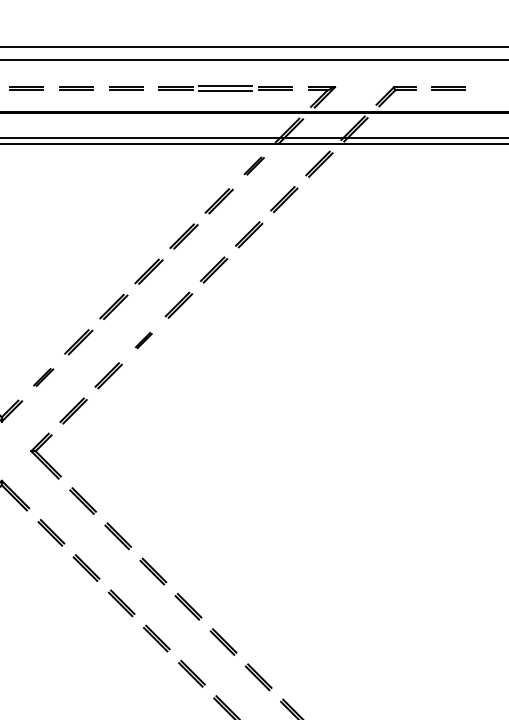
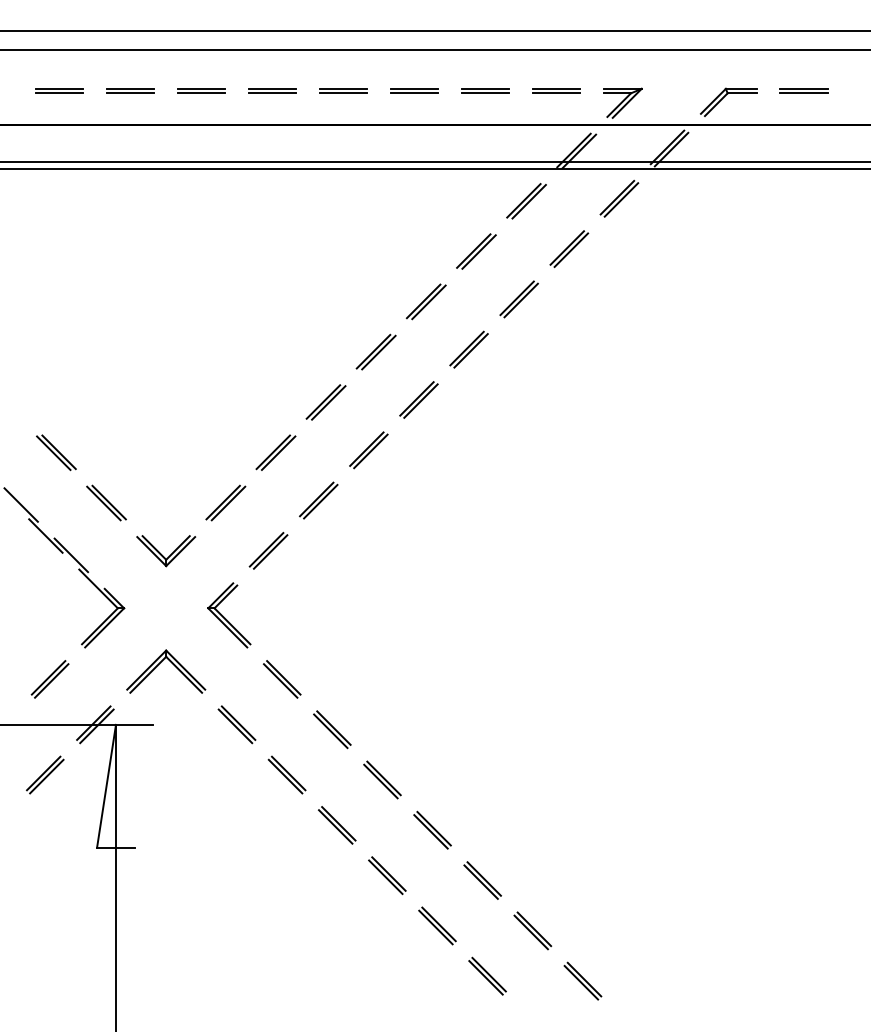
part: (225, 88) -> (485, 90), size x0.62
part: (254, 166) -> (526, 201), size x1.43
part: (143, 340) -> (368, 450), size x1.67
part: (43, 377) -> (225, 502), size x1.43

